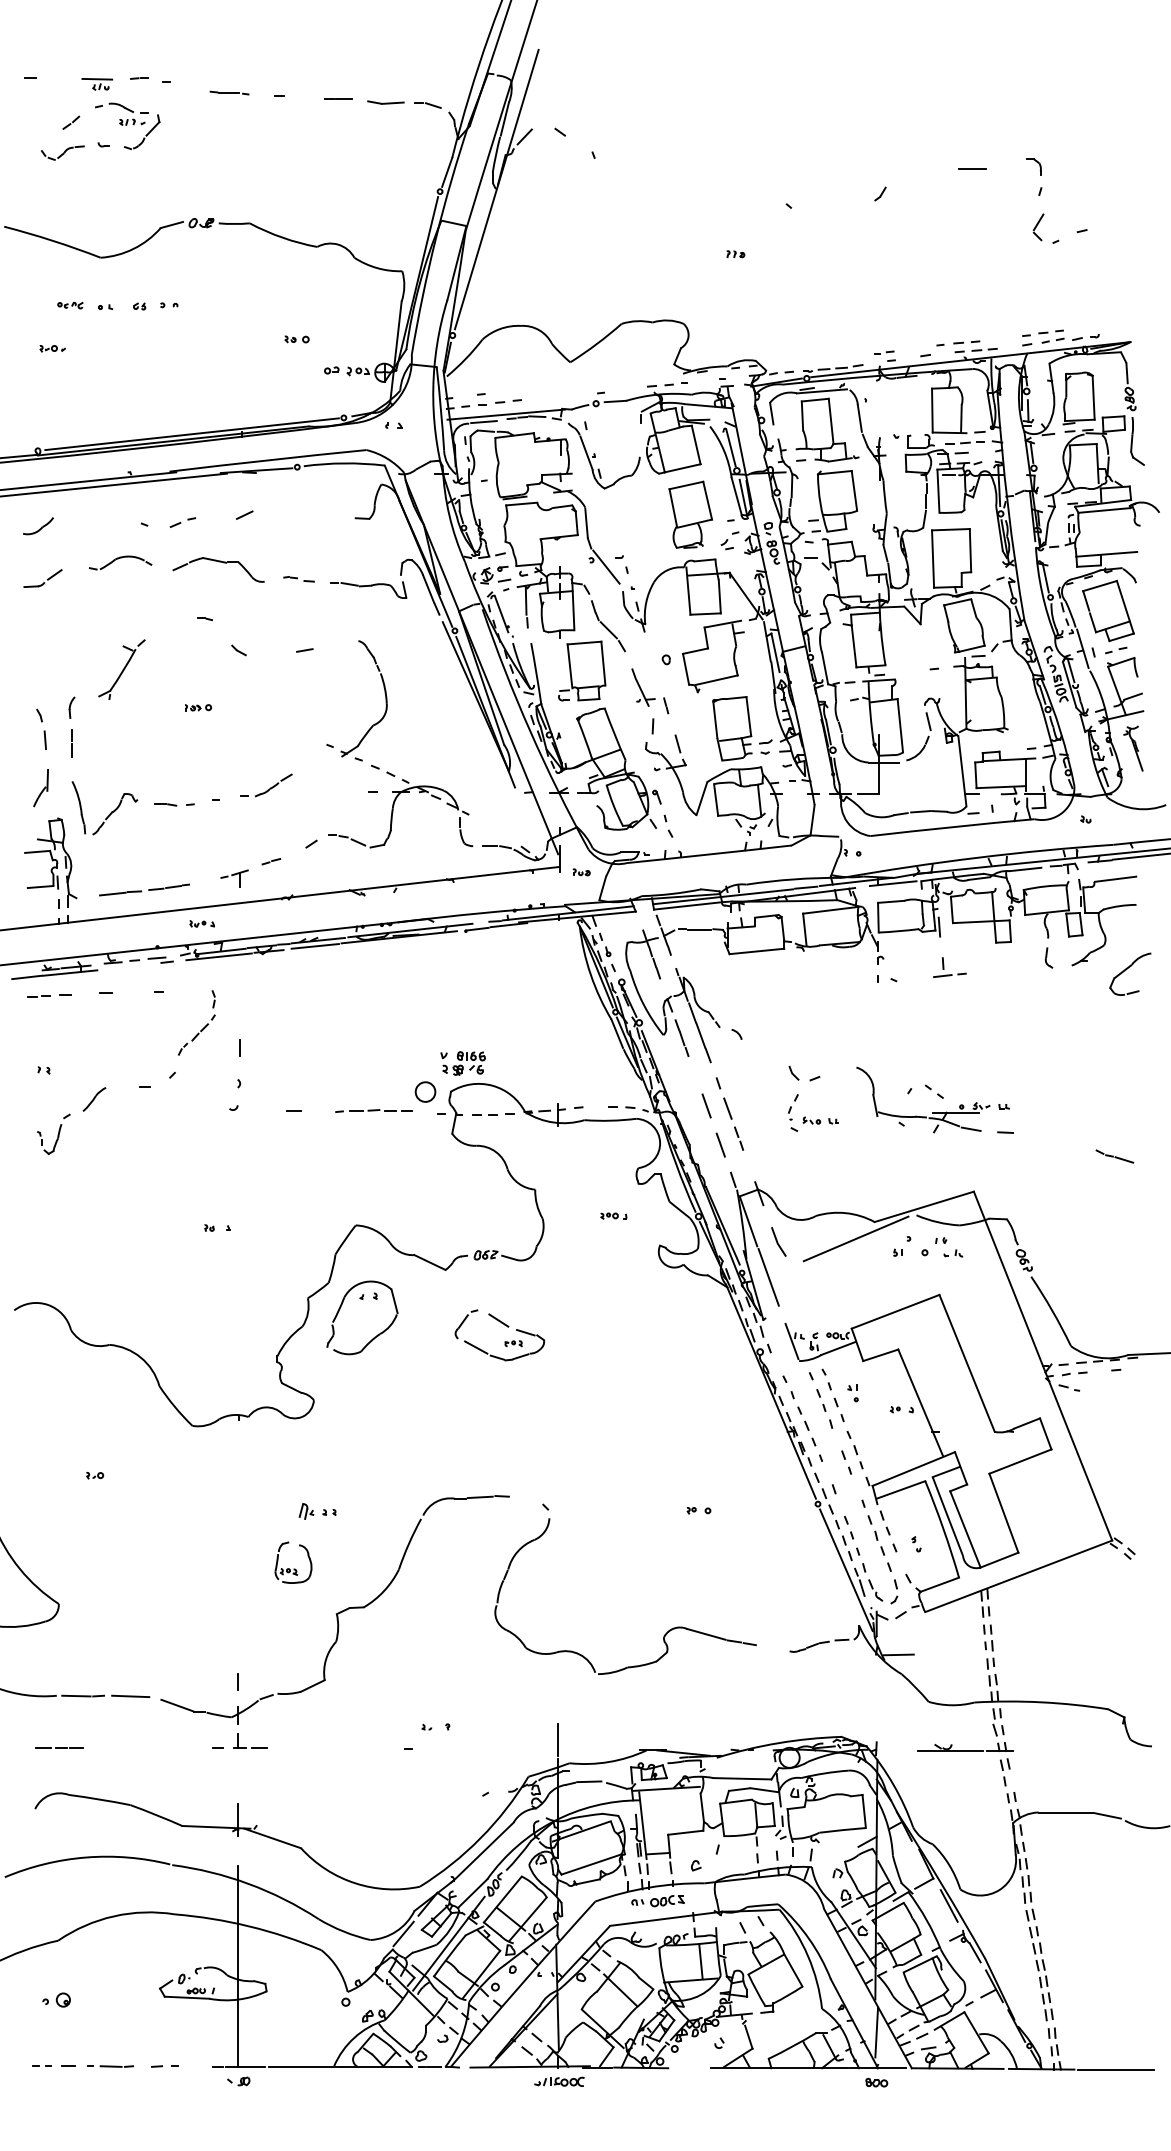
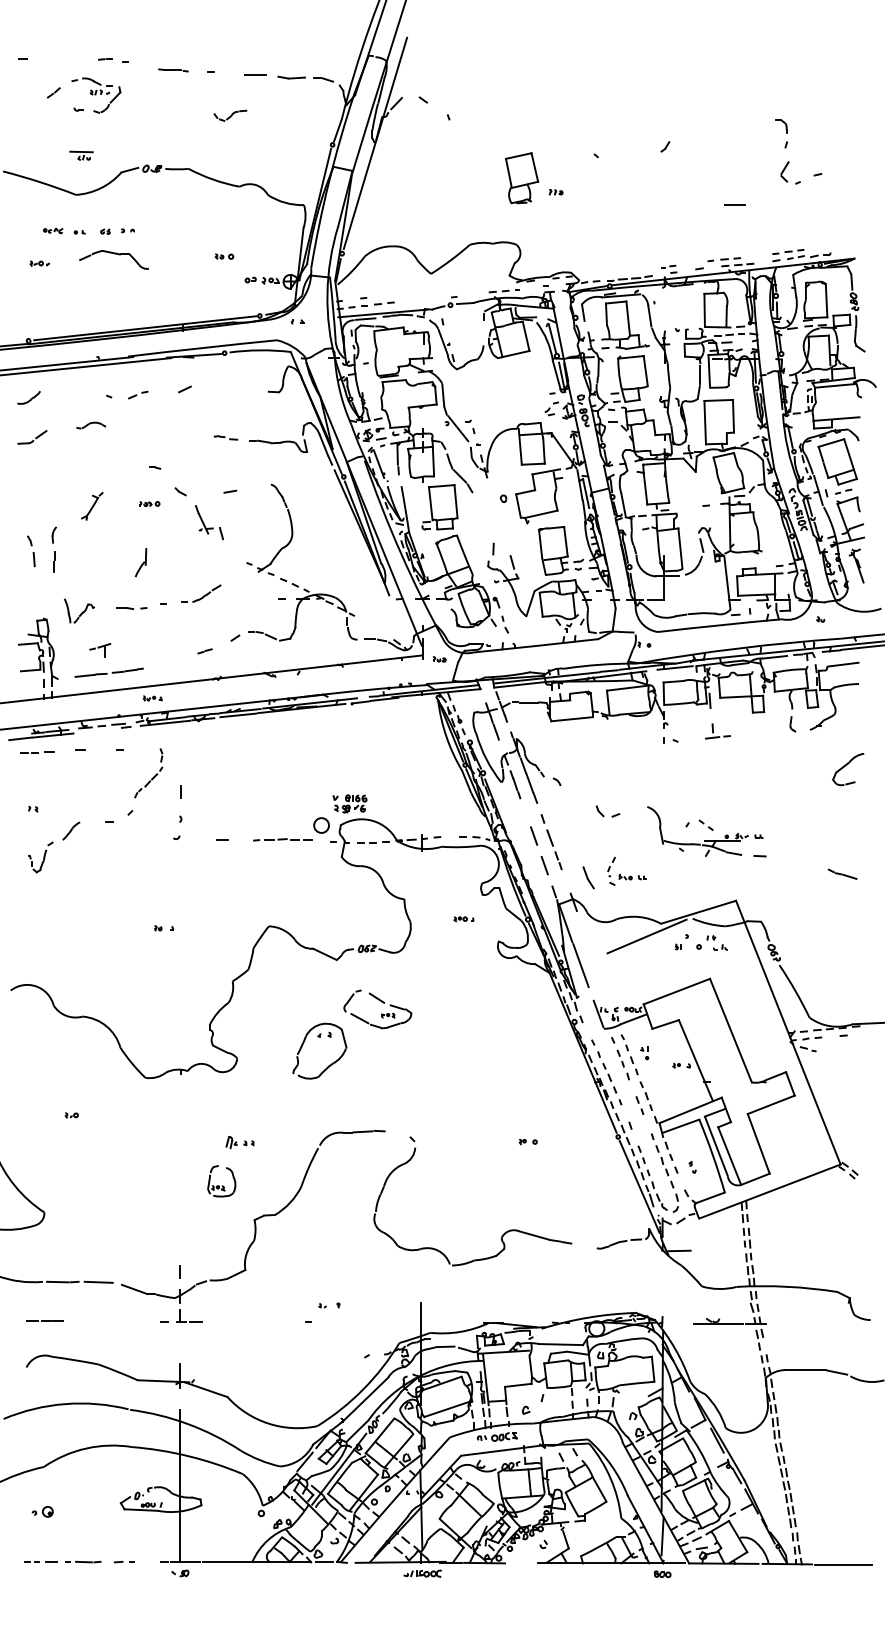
part: (97, 83) -> (81, 155), moved
part: (62, 152) -> (230, 115), moved
line: (971, 168) -> (734, 204), moved
part: (691, 515) -> (522, 178), moved
part: (121, 562) -> (91, 425), size x0.6
part: (217, 569) -> (113, 259), moved
part: (122, 670) -> (92, 506), size x0.6
part: (650, 691) -> (209, 522), moved
part: (197, 707) -> (149, 503), moved
part: (40, 787) -> (140, 562), moved
part: (105, 807) -> (79, 610), size x0.6
part: (234, 879) -> (100, 650), moved
part: (1130, 974) -> (848, 769), moved
part: (811, 1119) -> (625, 876), moved
part: (778, 1241) -> (588, 877), moved
part: (361, 1299) -> (319, 1037), moved

